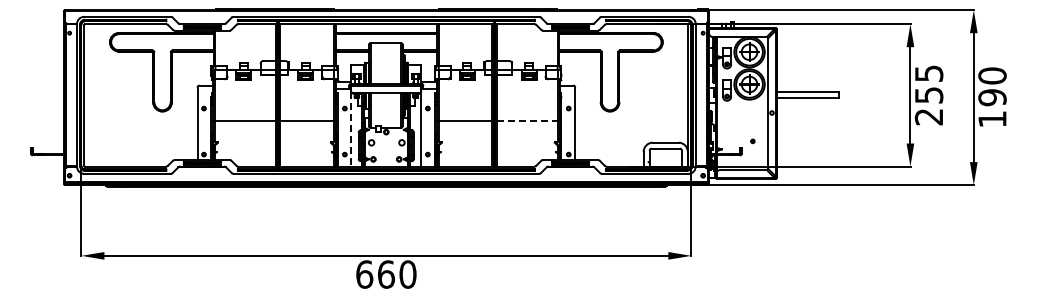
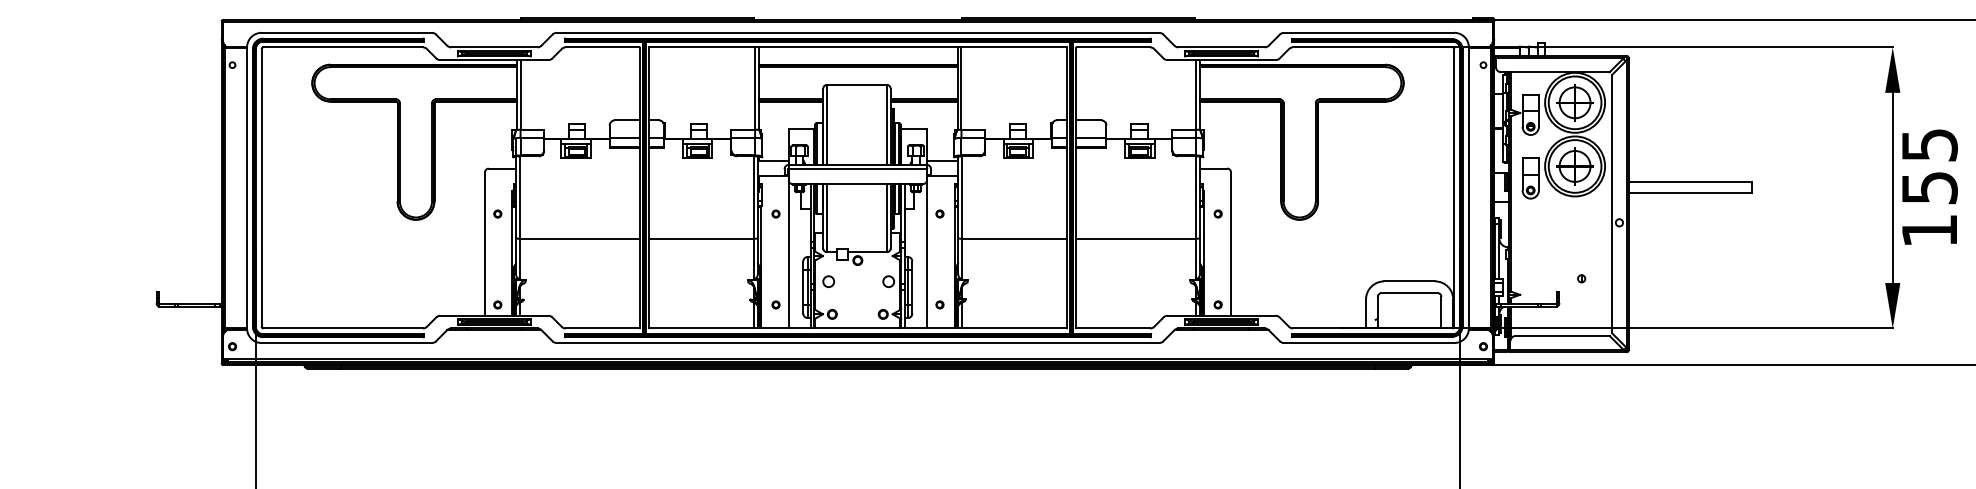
text: (928, 117) -> (1928, 231), 255 -> 155
line: (527, 121) -> (1136, 239), dashed -> solid
line: (351, 129) -> (789, 255), dashed -> solid

